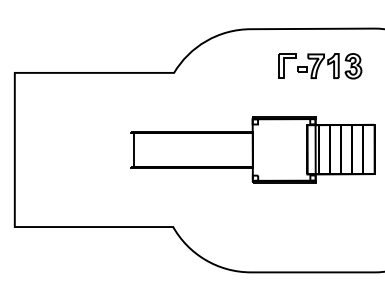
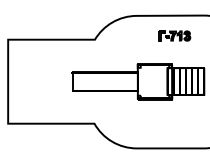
part: (320, 65) -> (174, 35), size x0.7

